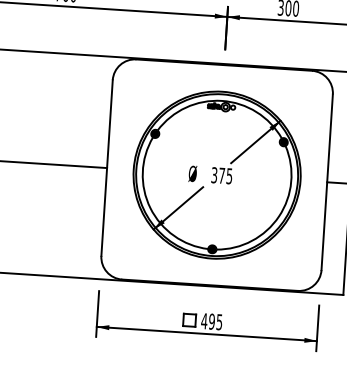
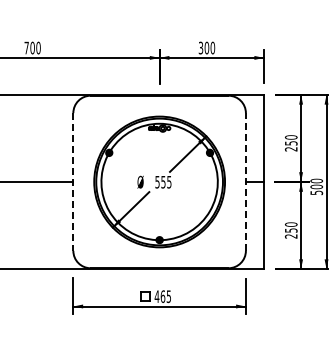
line: (107, 167) -> (73, 181), solid -> dashed
text: (218, 174) -> (160, 181), 375 -> 555
line: (326, 181) -> (245, 181), solid -> dashed
text: (211, 321) -> (162, 296), 495 -> 465

